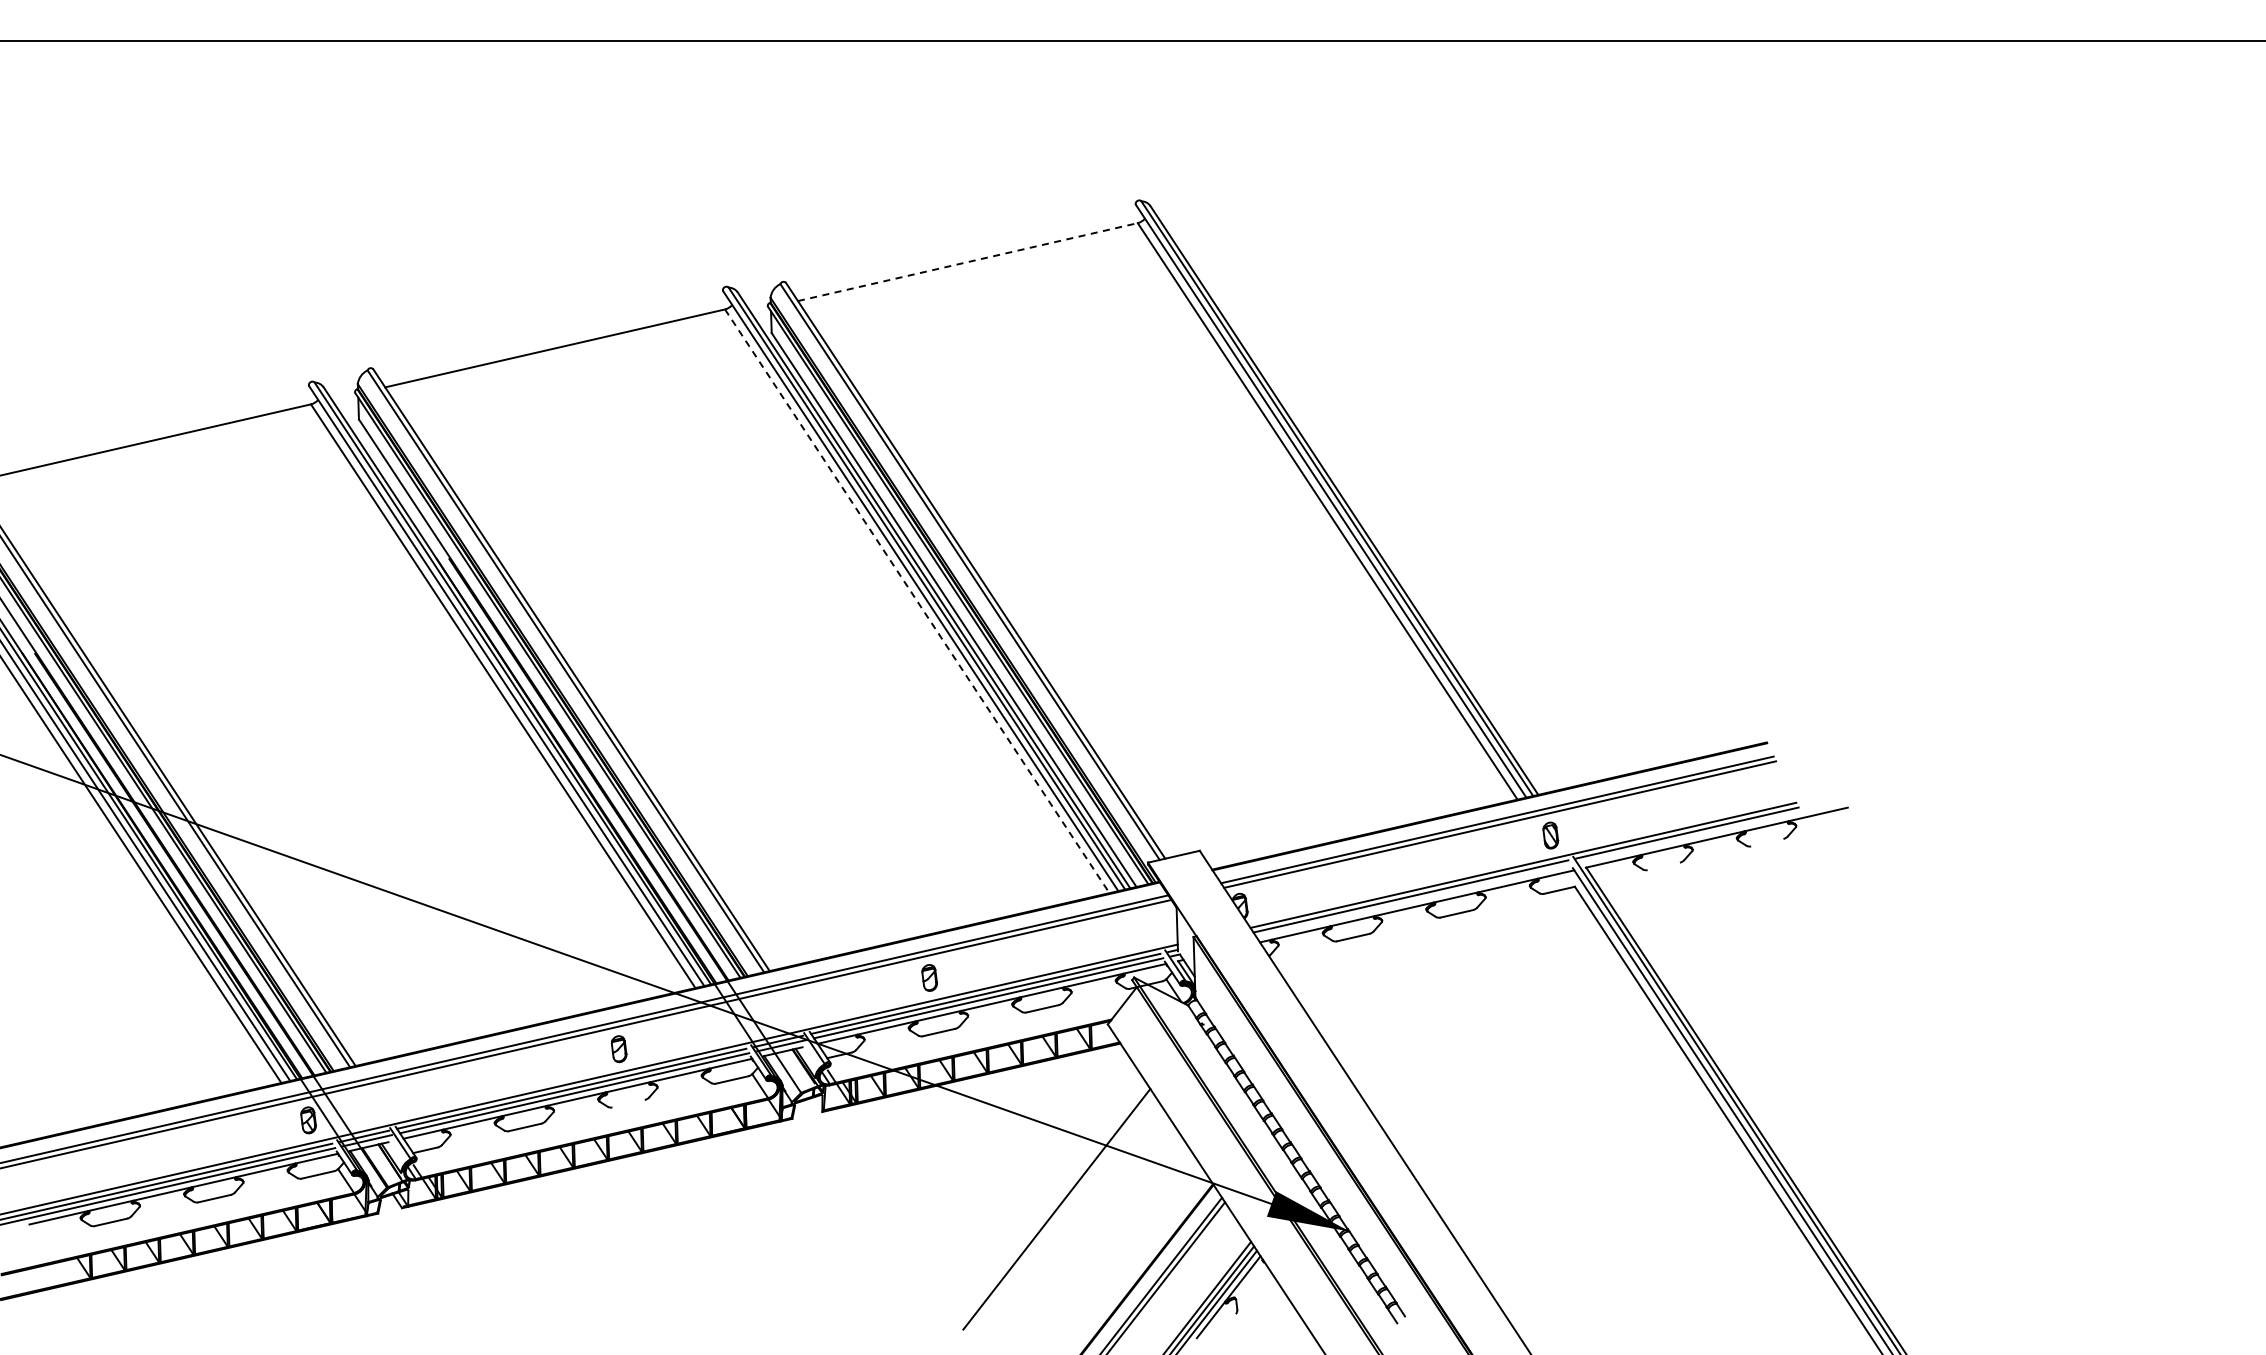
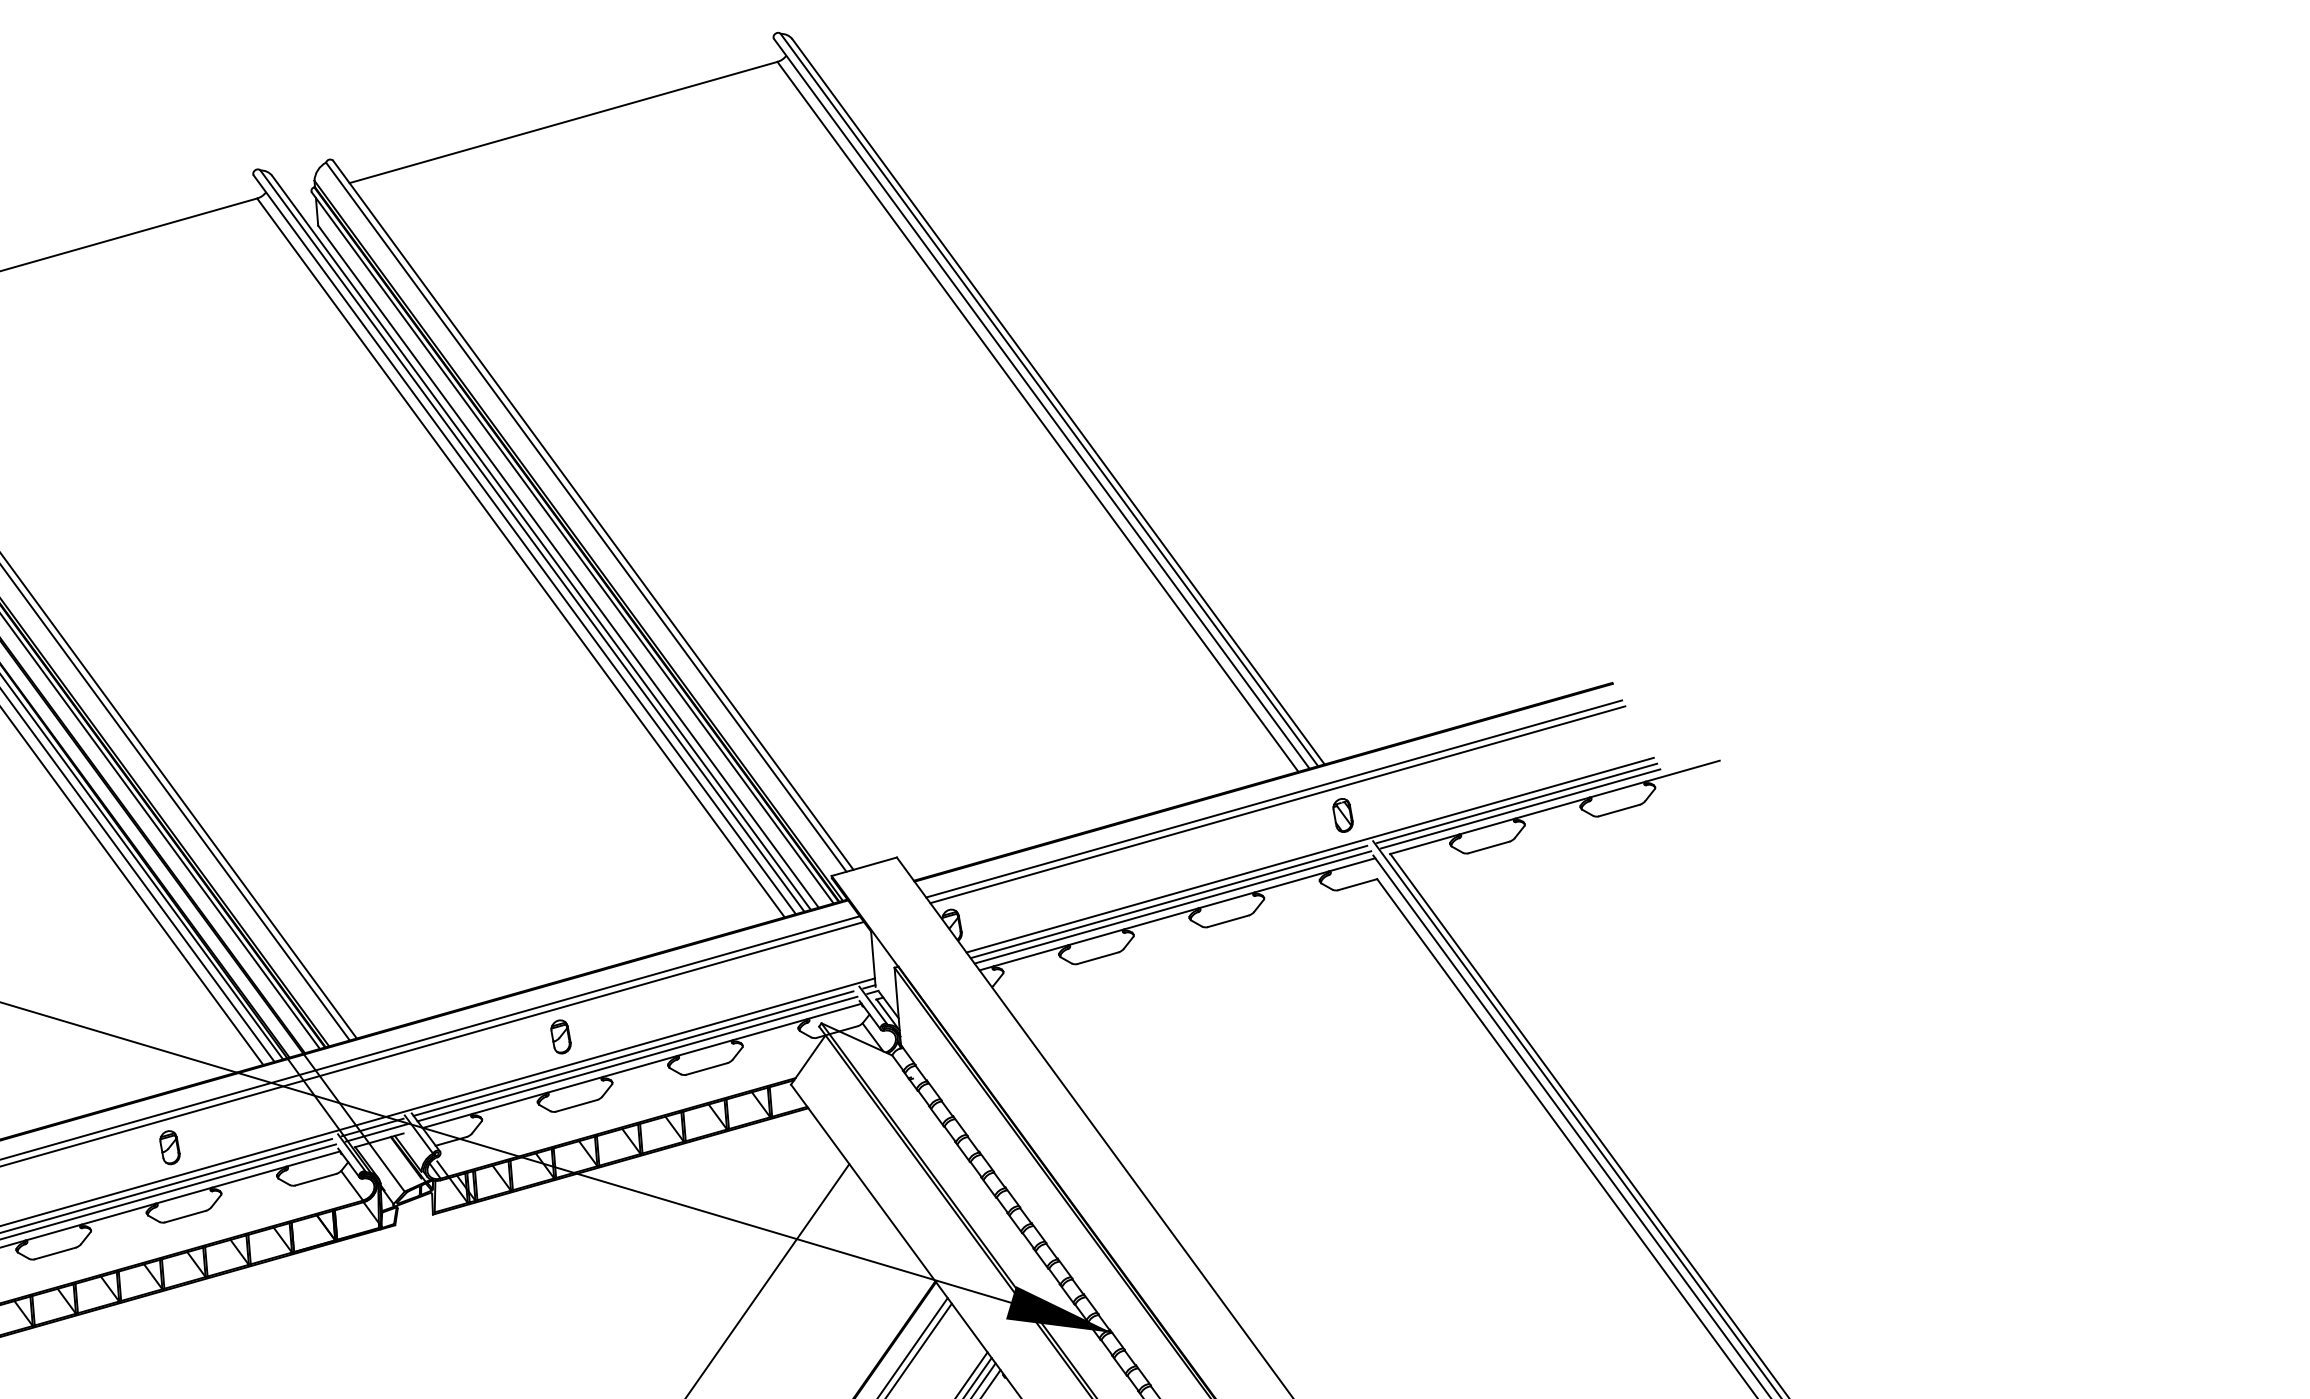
line: (968, 262) -> (564, 122), dashed -> solid
line: (917, 601) -> (521, 558), dashed -> solid
line: (1689, 837) -> (1519, 808), added
line: (1767, 842) -> (1619, 810), added
line: (1663, 866) -> (1488, 847), added
line: (1413, 900) -> (1172, 907), added
line: (628, 1103) -> (185, 1216), added

